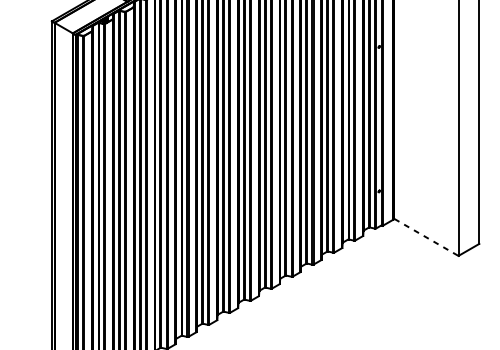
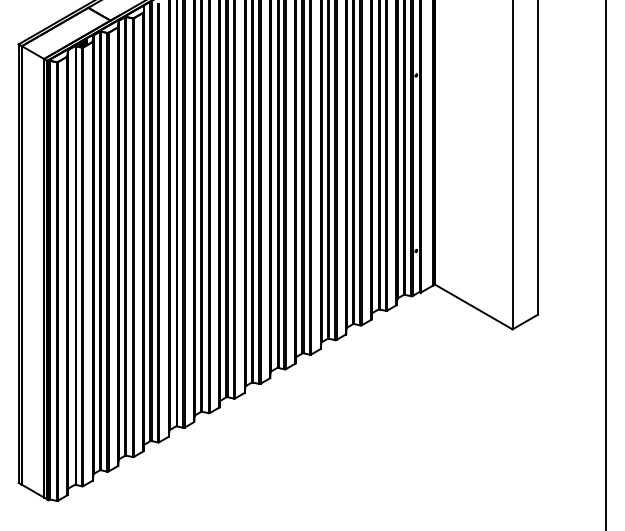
line: (426, 237) -> (473, 306), dashed -> solid

